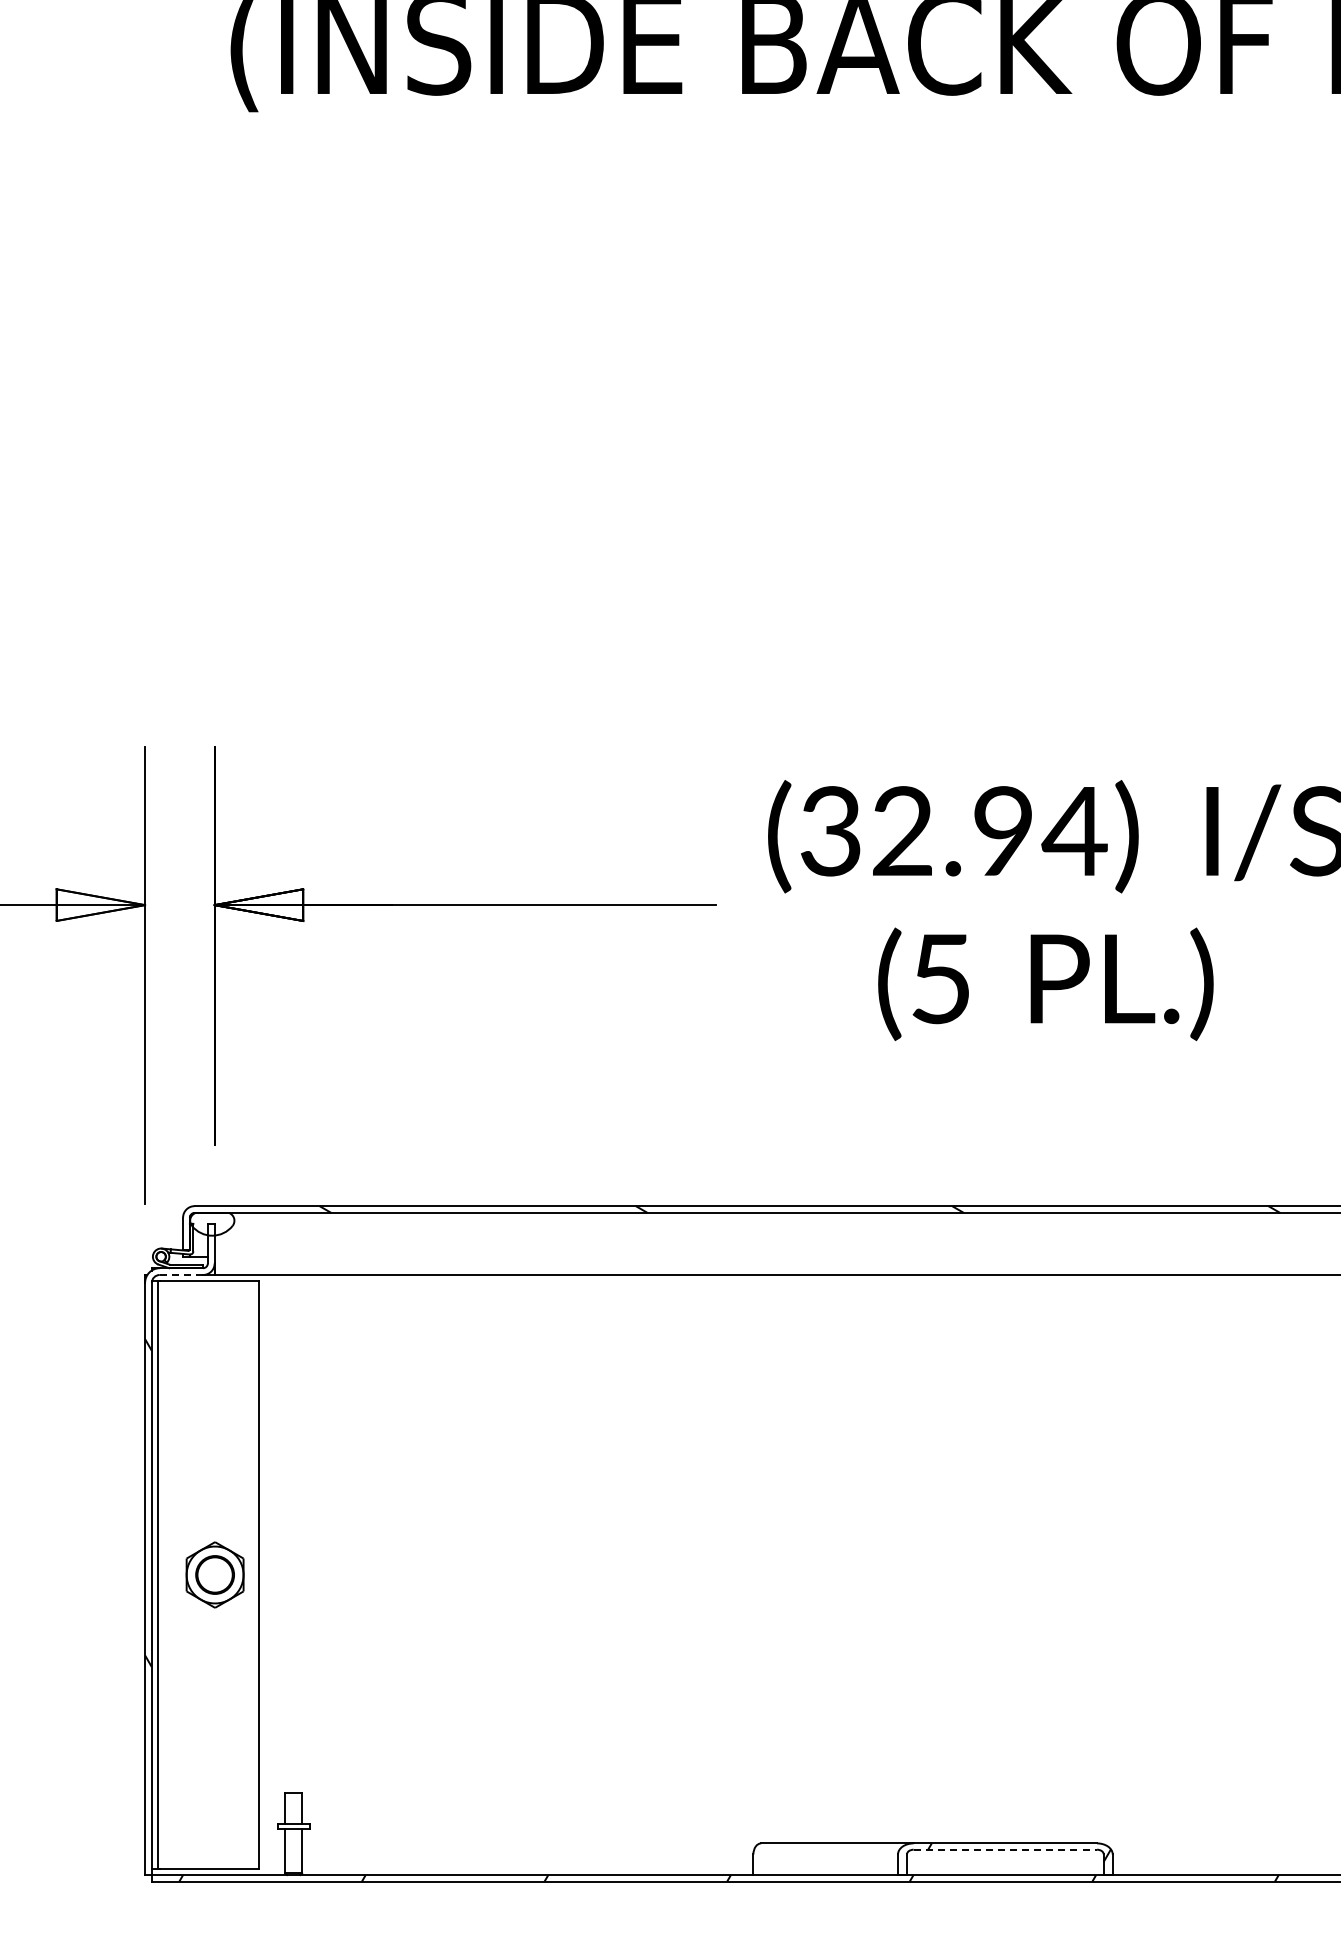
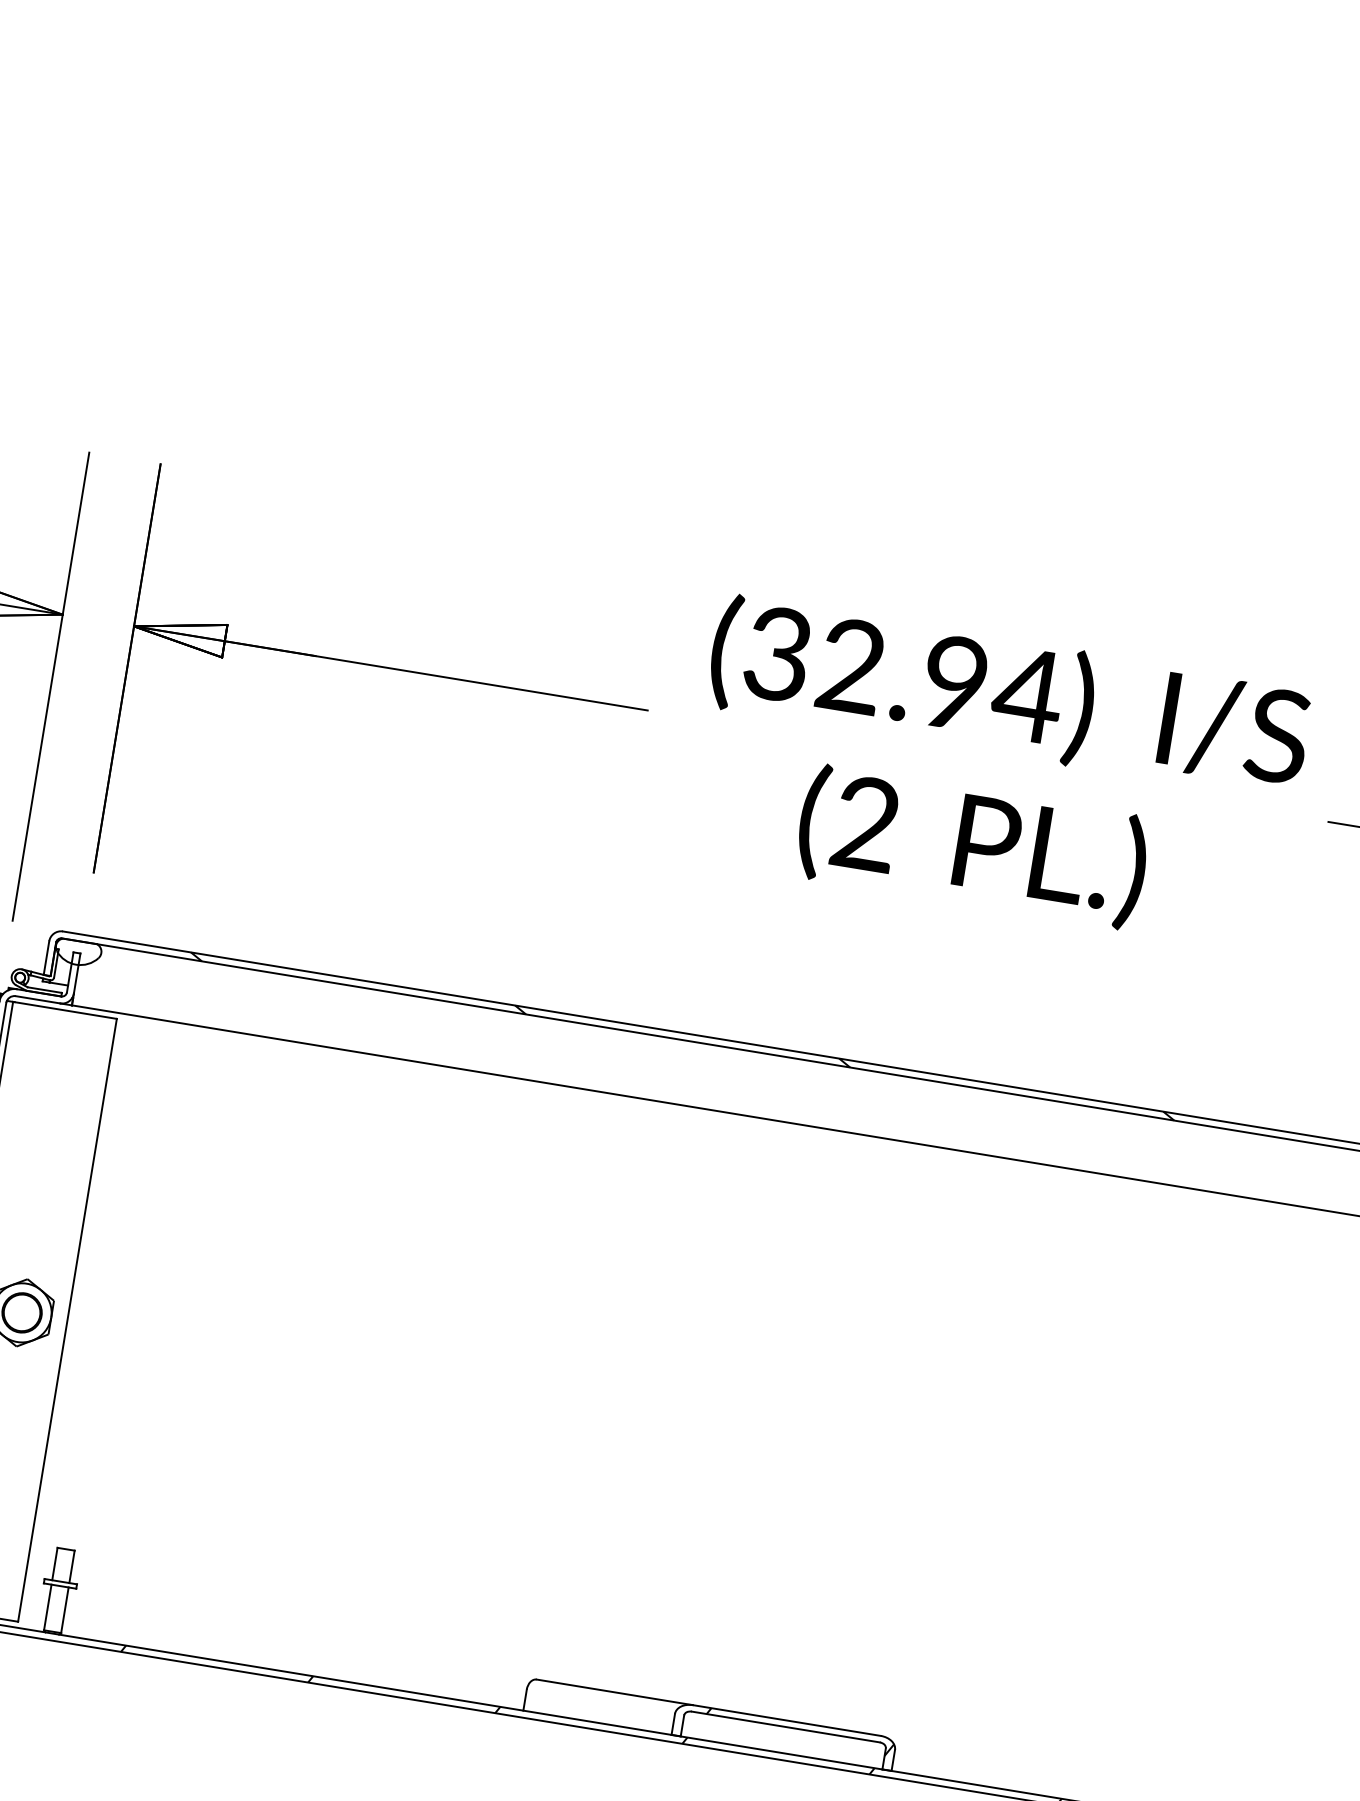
text: (940, 978) -> (865, 823), (5 -> (2
line: (181, 1274) -> (38, 999), dashed -> solid
line: (1005, 1849) -> (785, 1726), dashed -> solid

